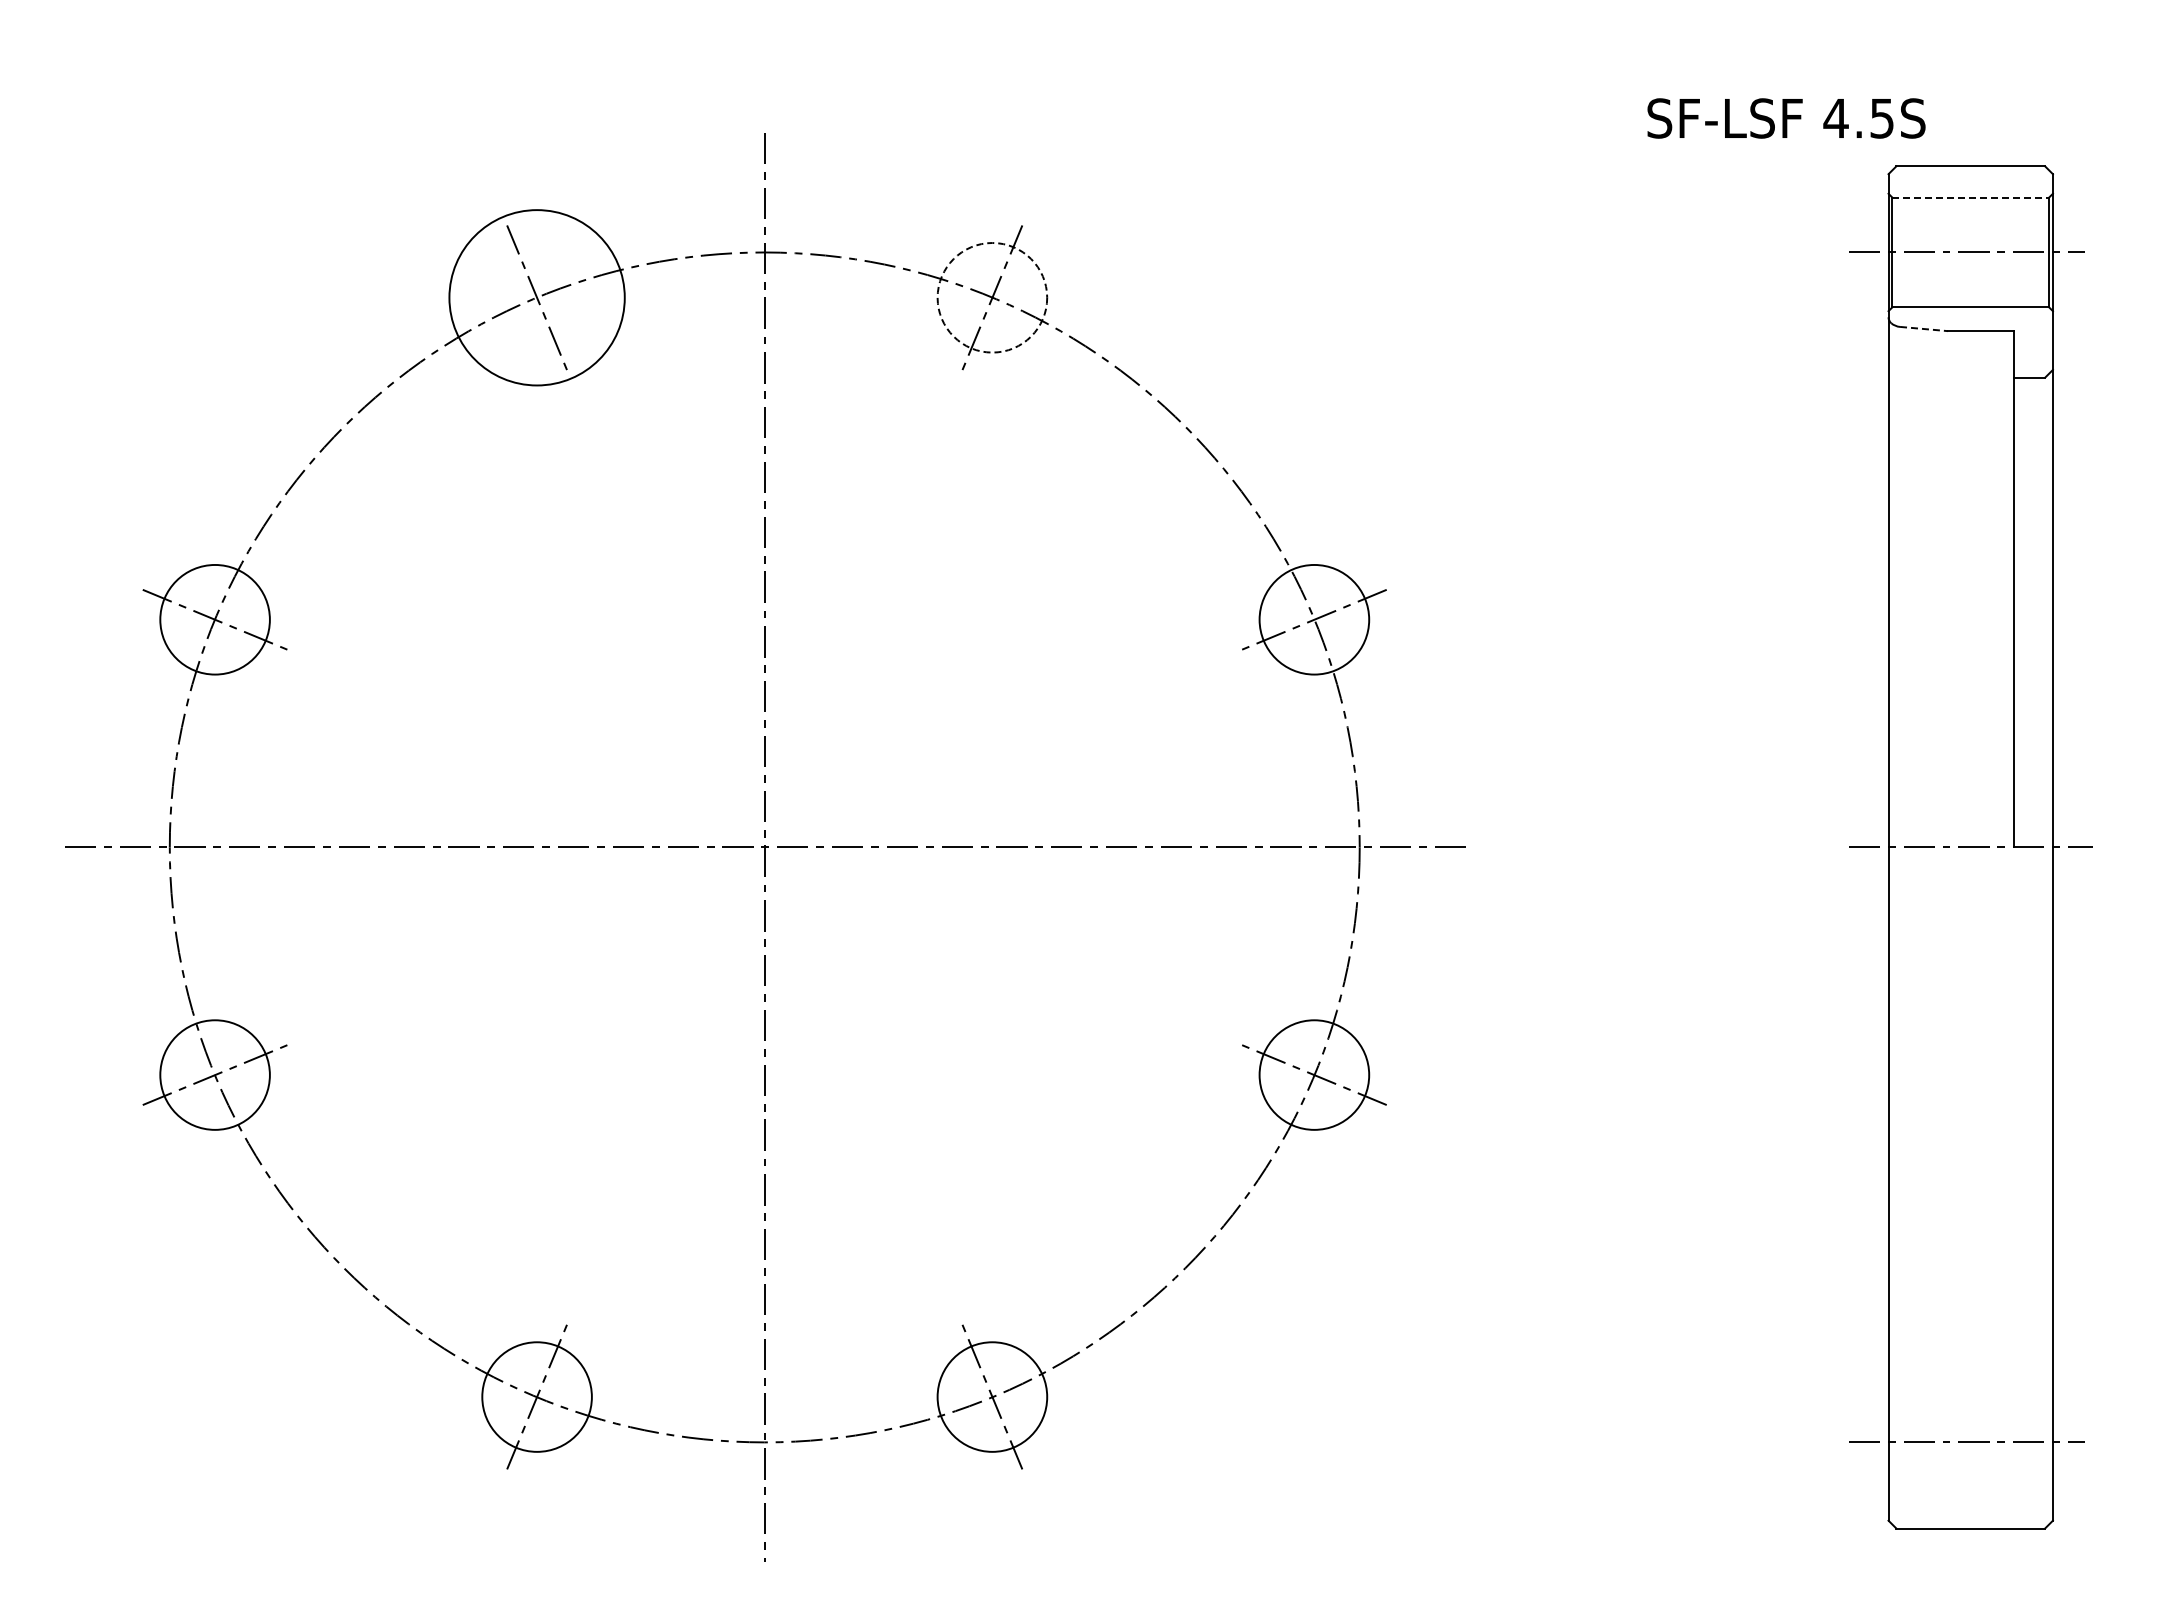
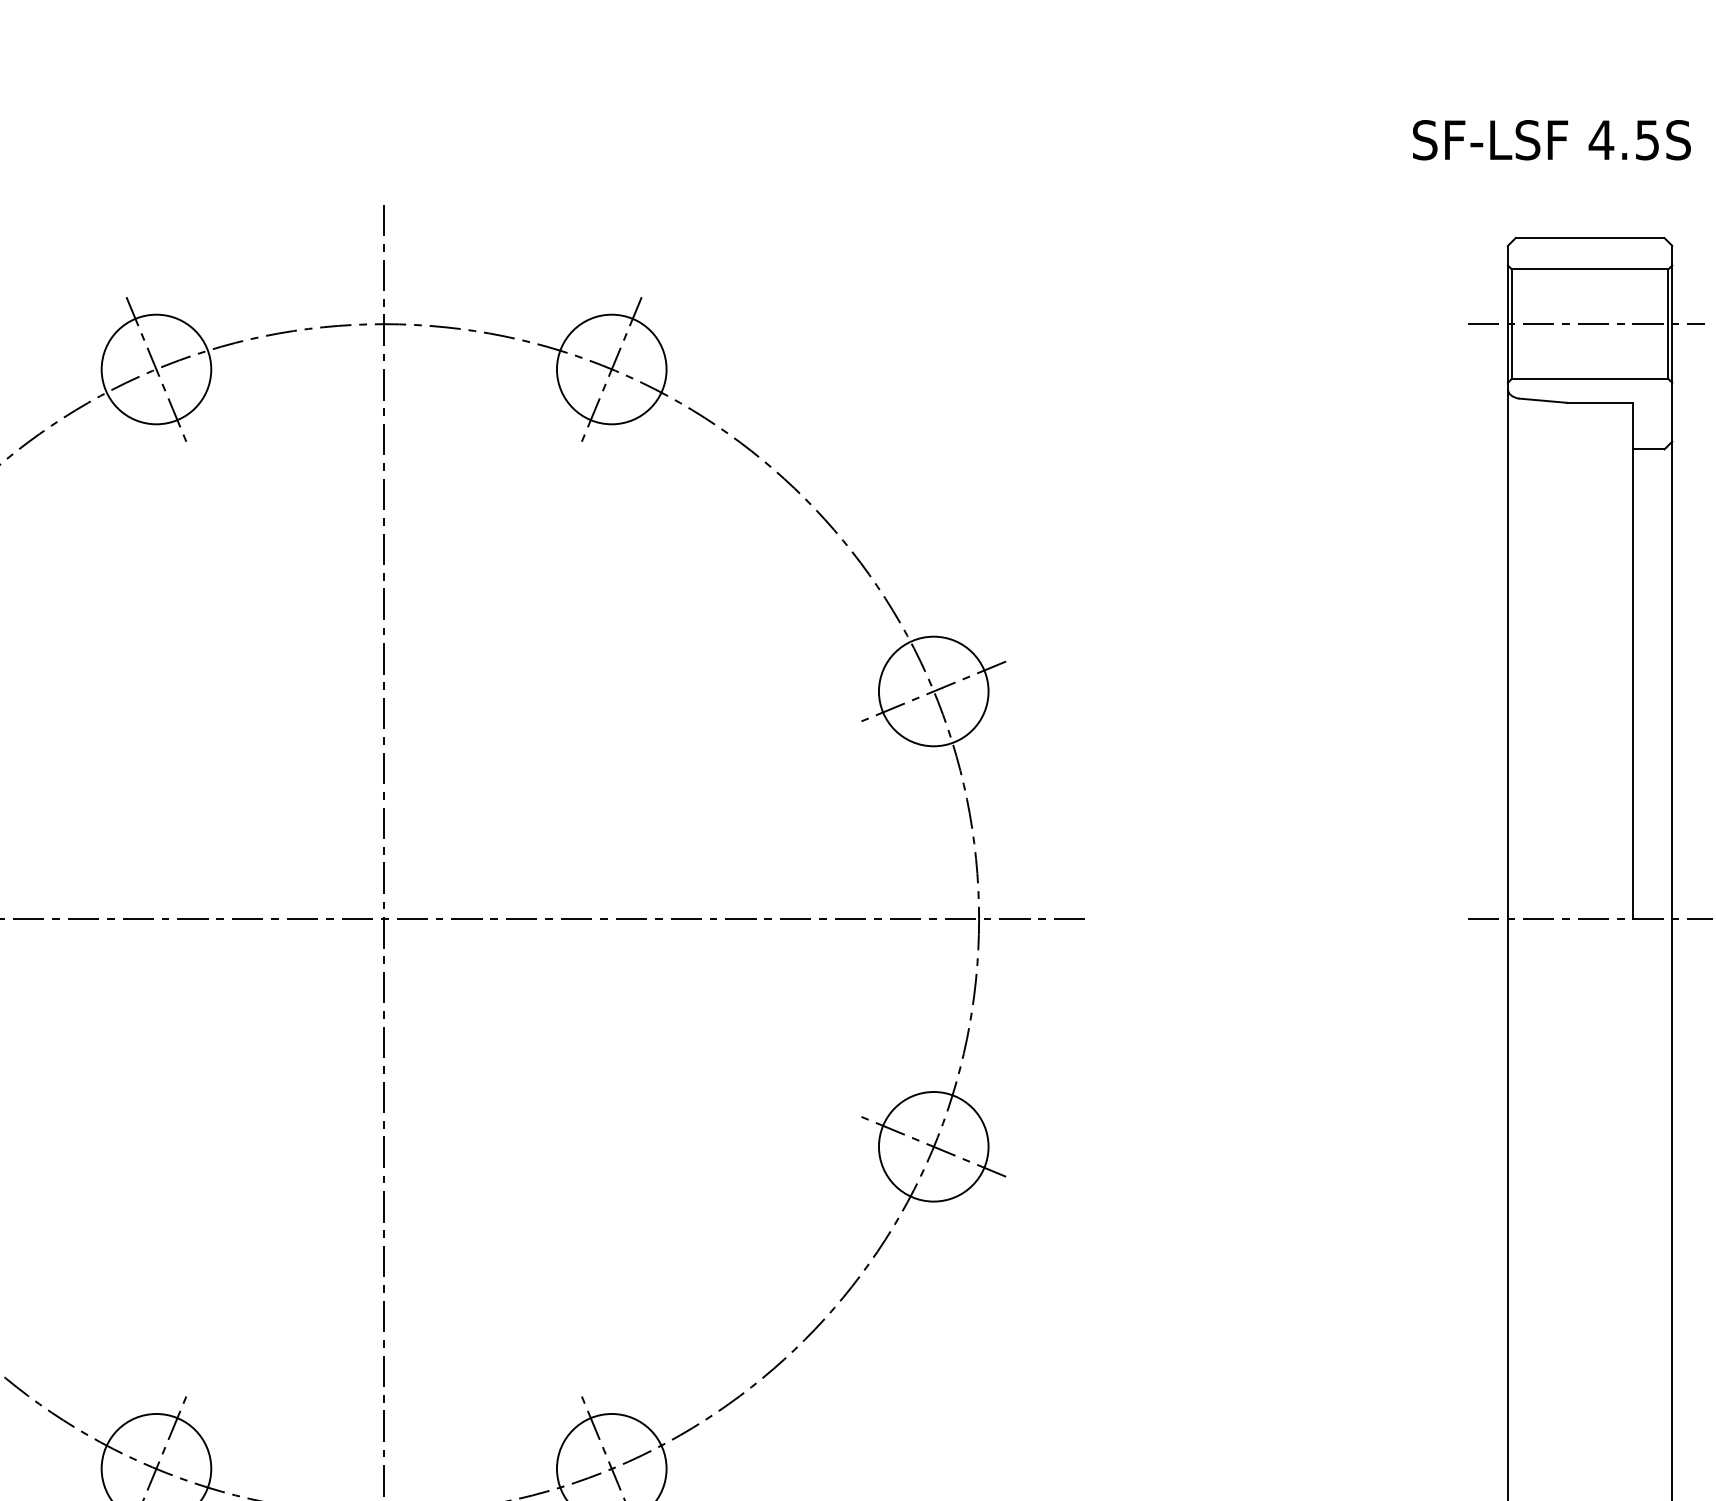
text: (1786, 118) -> (1551, 140), moved
line: (1971, 197) -> (1590, 269), dashed -> solid
circle: (536, 297) -> (155, 369), size x0.62
circle: (992, 297) -> (611, 369), dashed -> solid
line: (1924, 329) -> (1543, 401), dashed -> solid

